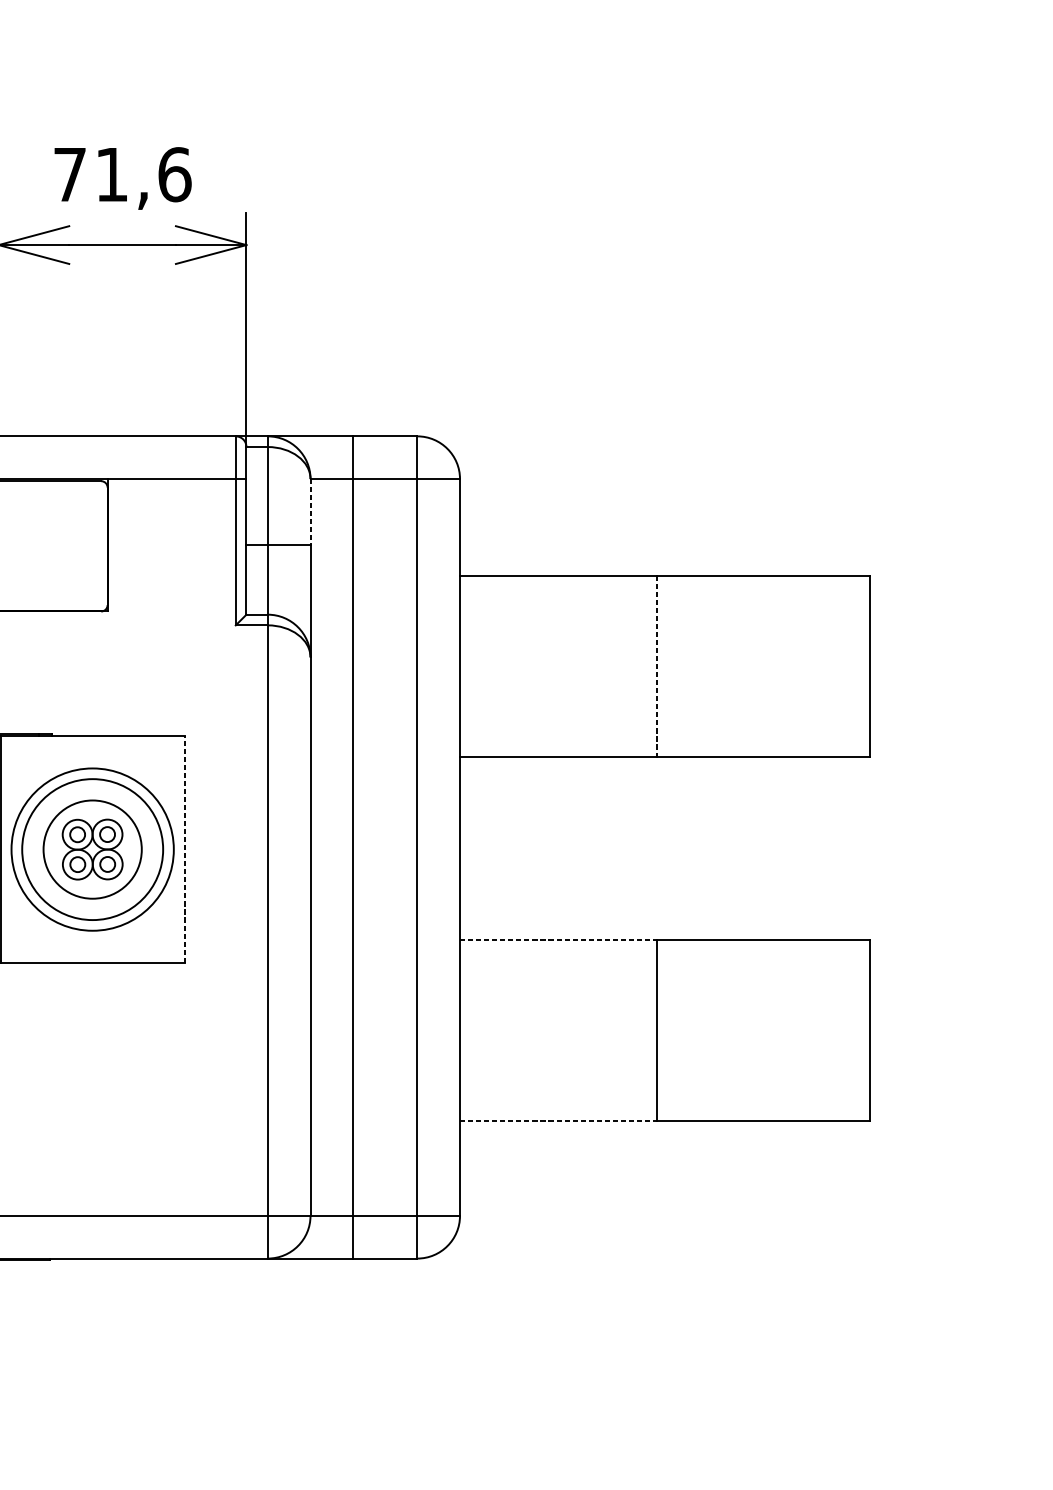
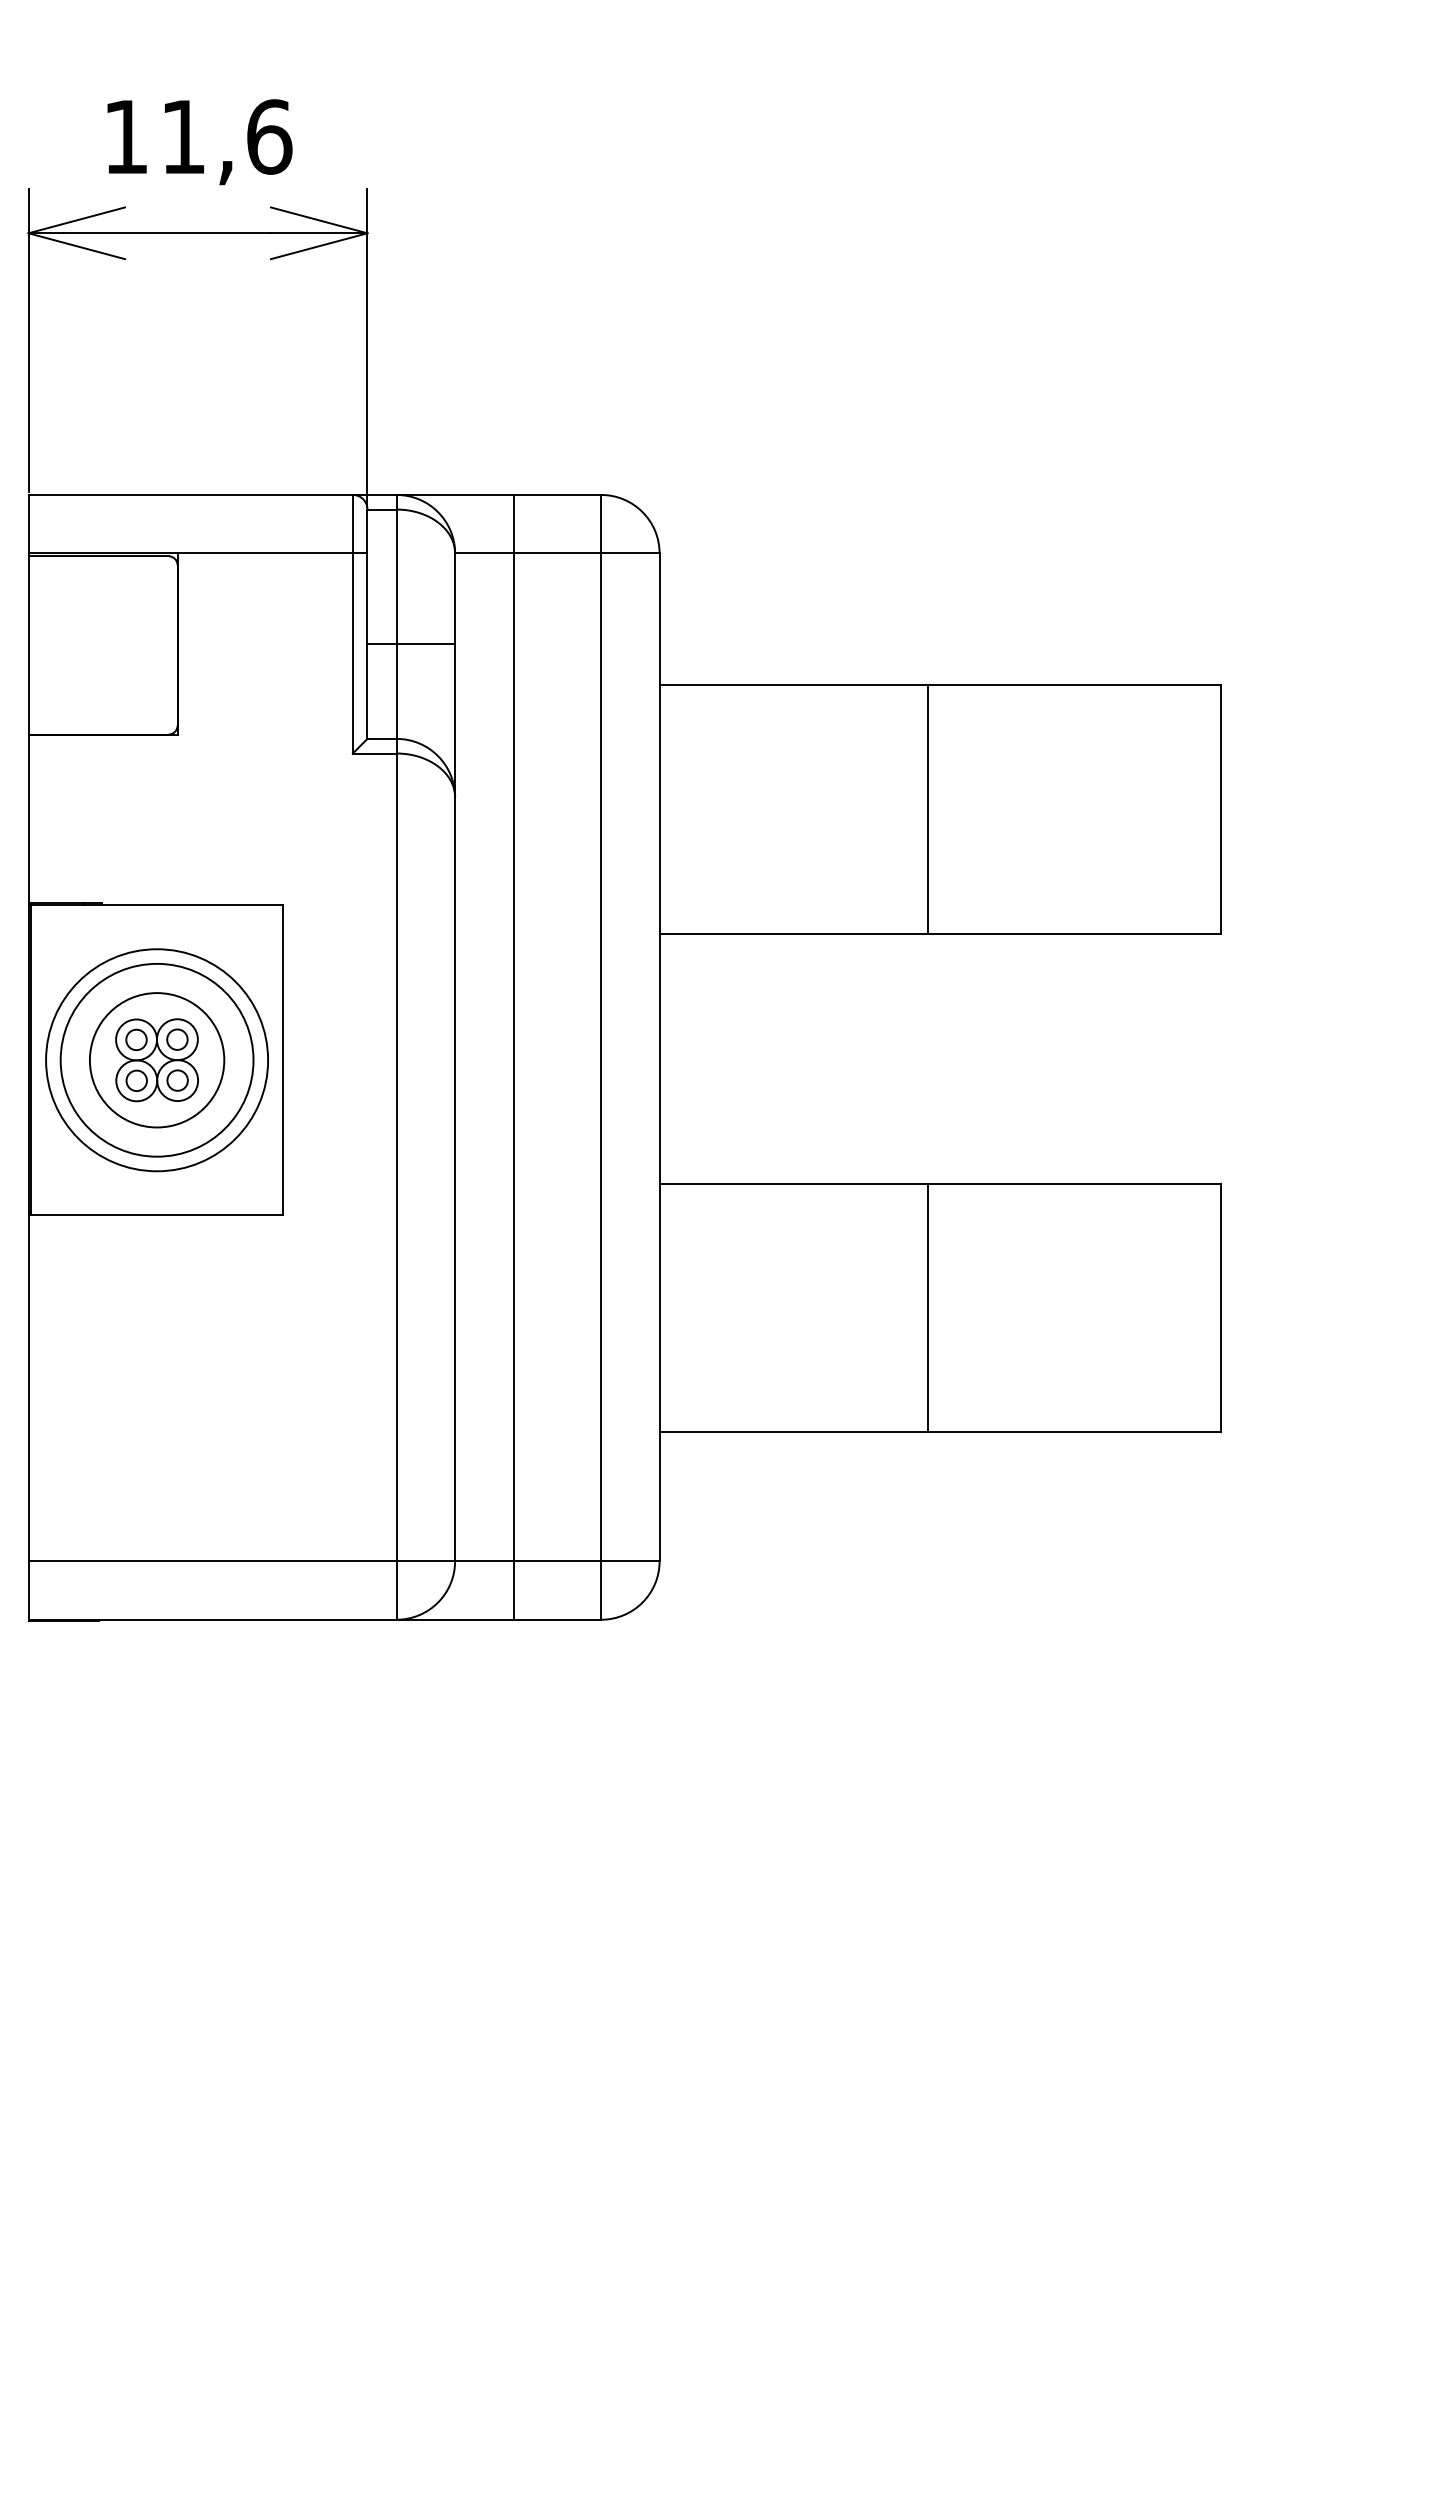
text: (70, 174) -> (126, 136), 71,6 -> 11,6
line: (310, 512) -> (455, 599), dashed -> solid
line: (656, 667) -> (928, 810), dashed -> solid
line: (184, 849) -> (282, 1060), dashed -> solid
line: (558, 939) -> (794, 1183), dashed -> solid
line: (558, 1121) -> (794, 1432), dashed -> solid

